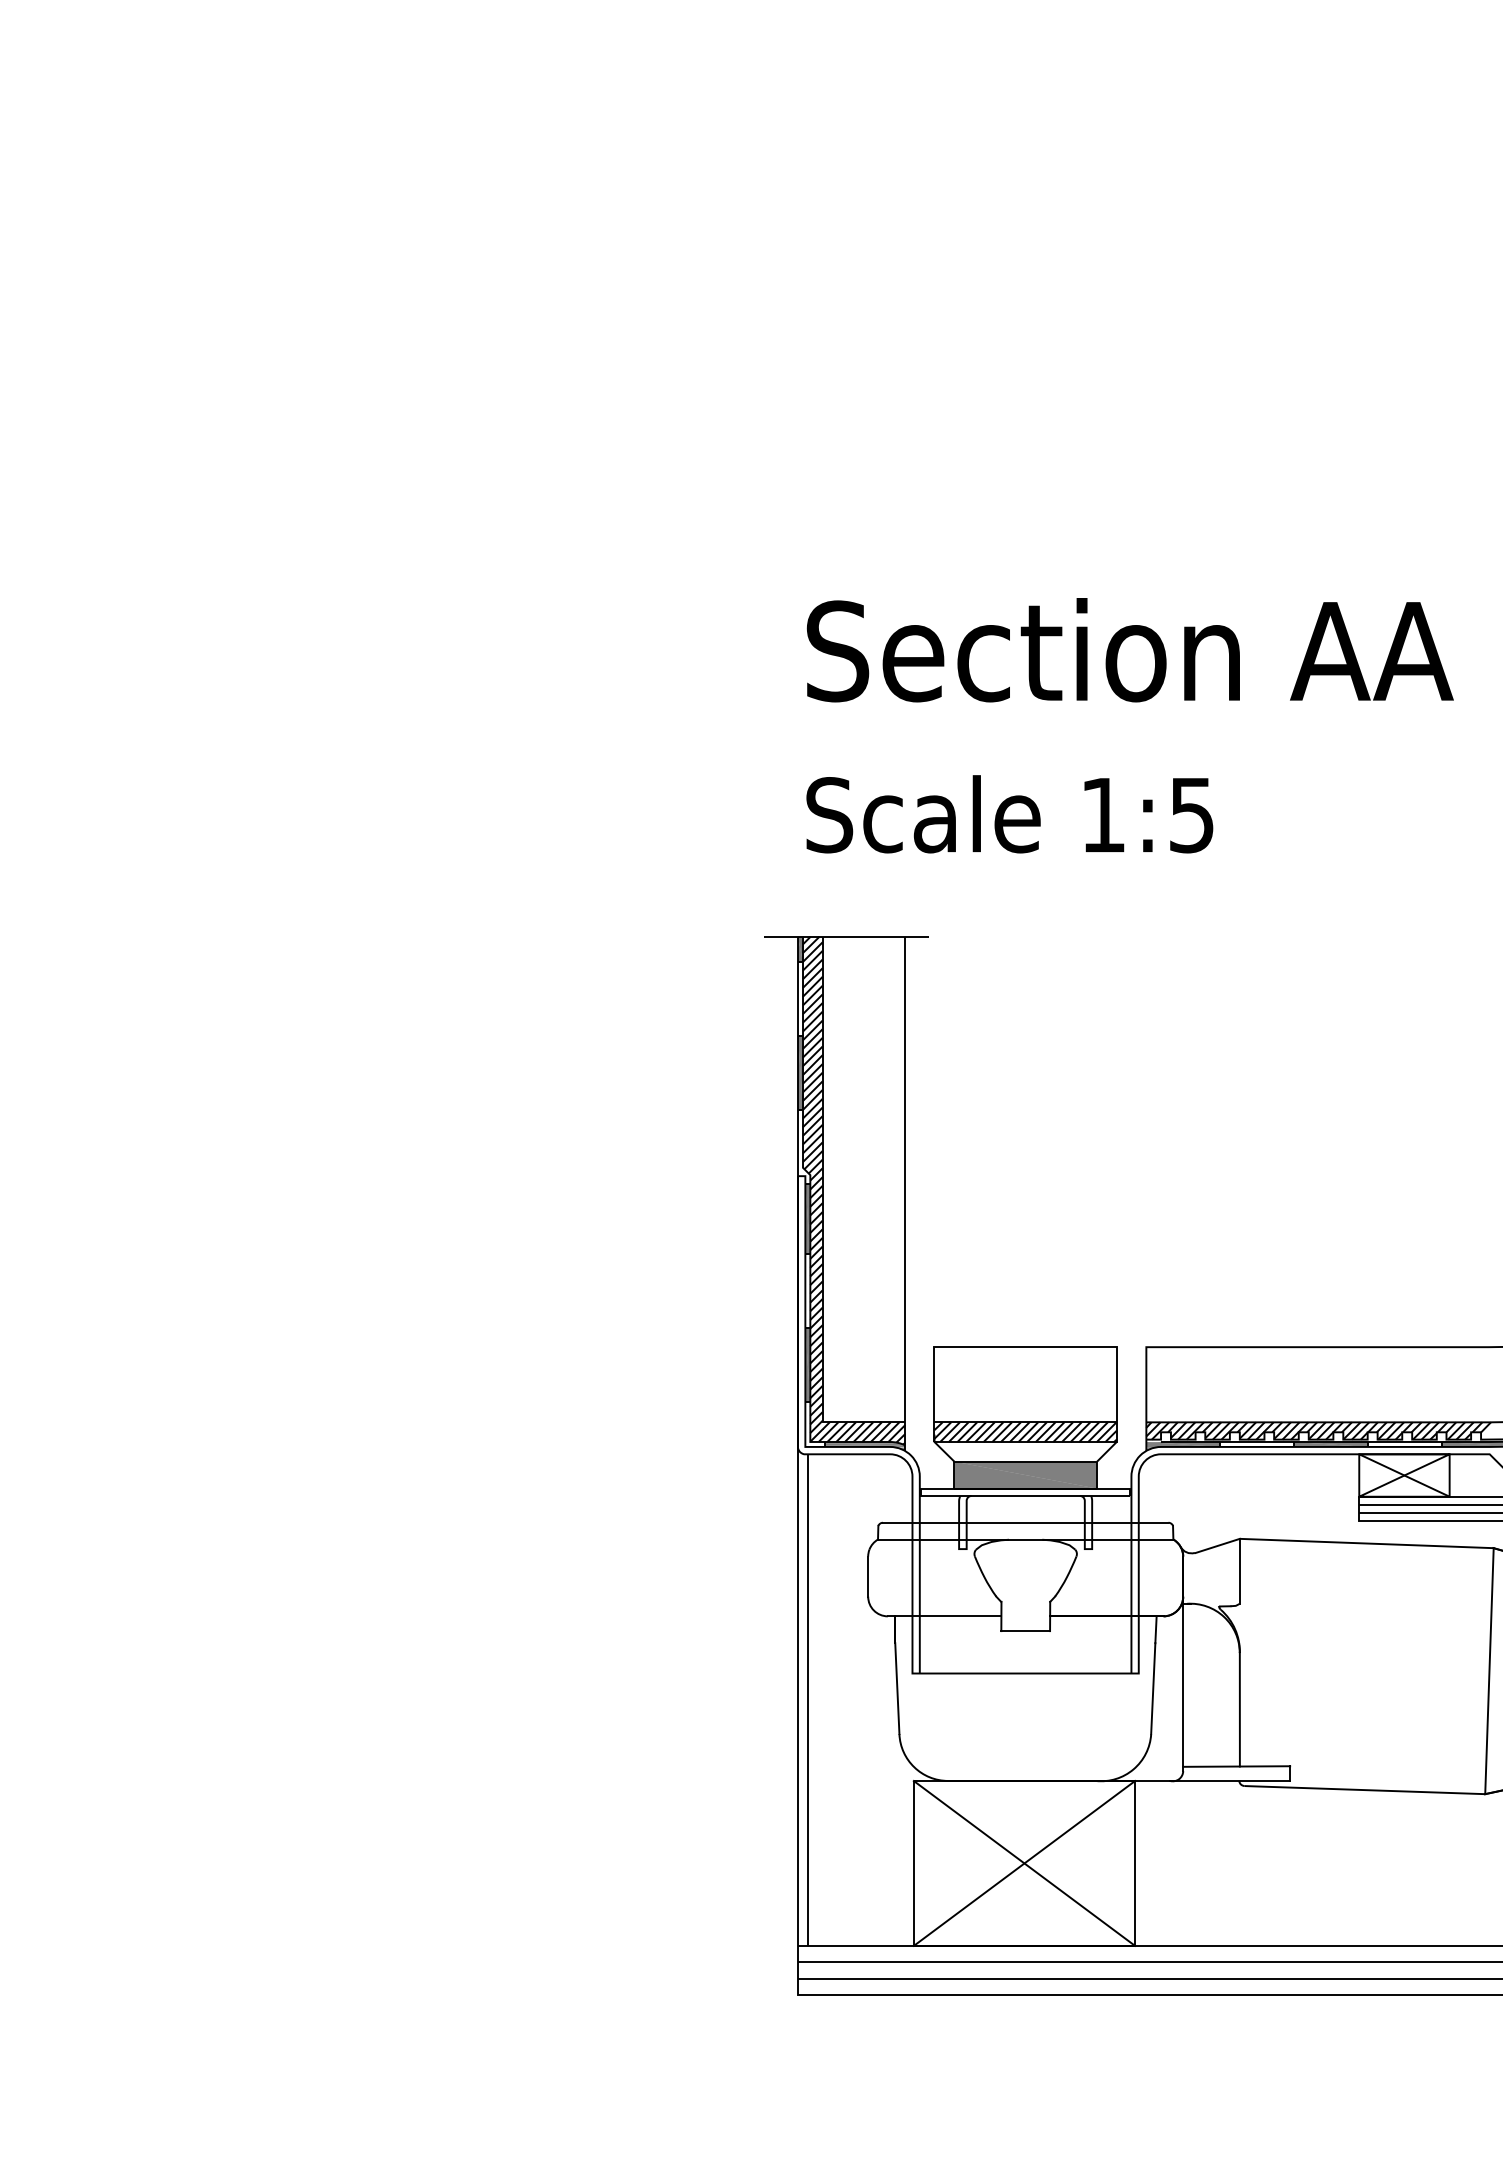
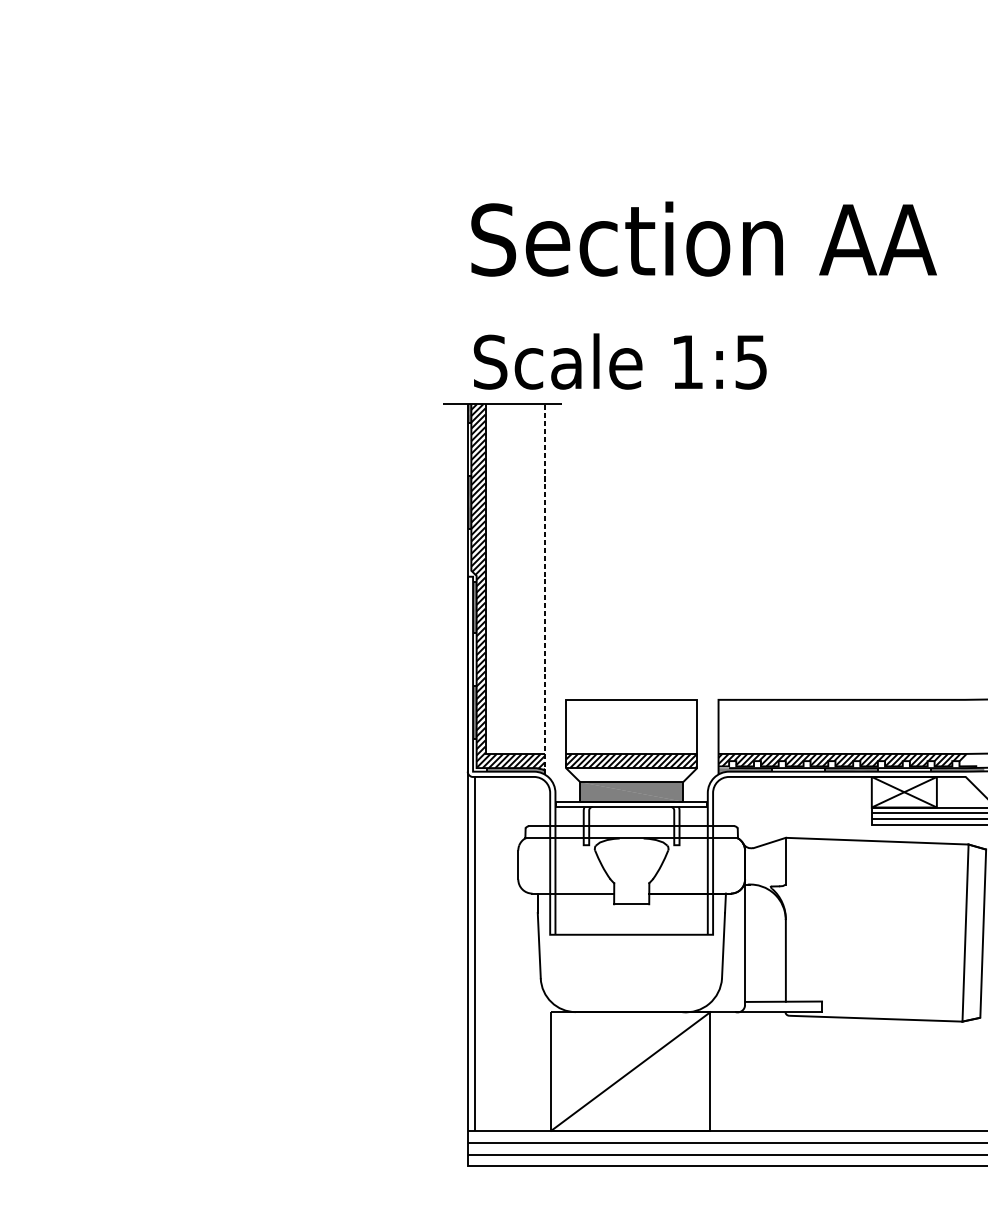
text: (1129, 650) -> (703, 239), moved
text: (1009, 814) -> (620, 361), moved
line: (905, 1193) -> (545, 589), solid -> dashed
line: (1024, 1863) -> (630, 1071), removed

